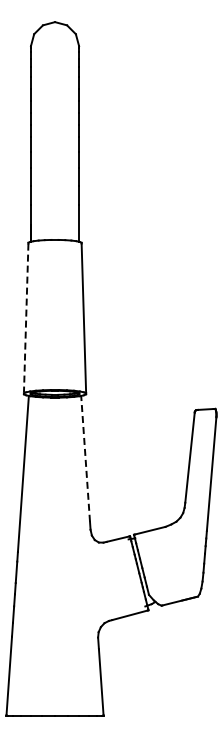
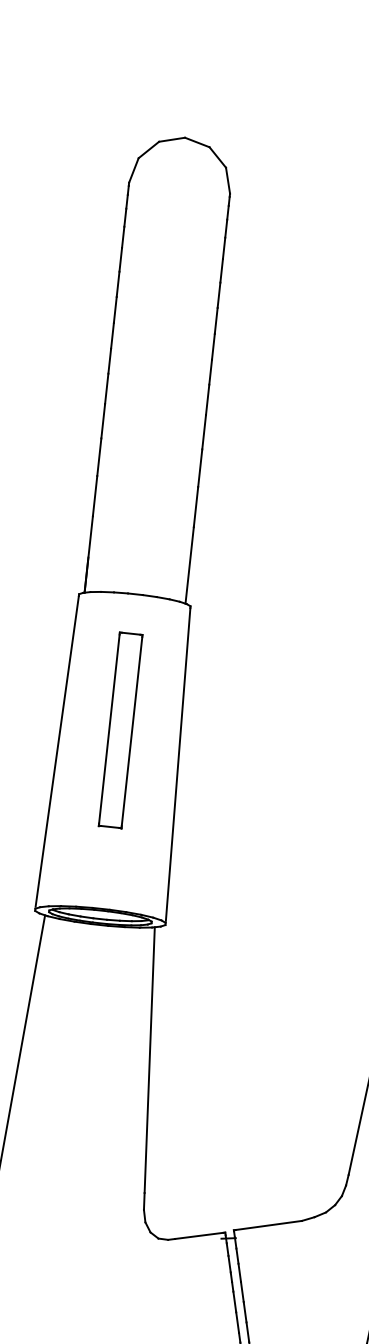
part: (54, 304) -> (119, 729), added
line: (26, 318) -> (57, 752), dashed -> solid
line: (85, 458) -> (149, 1059), dashed -> solid

